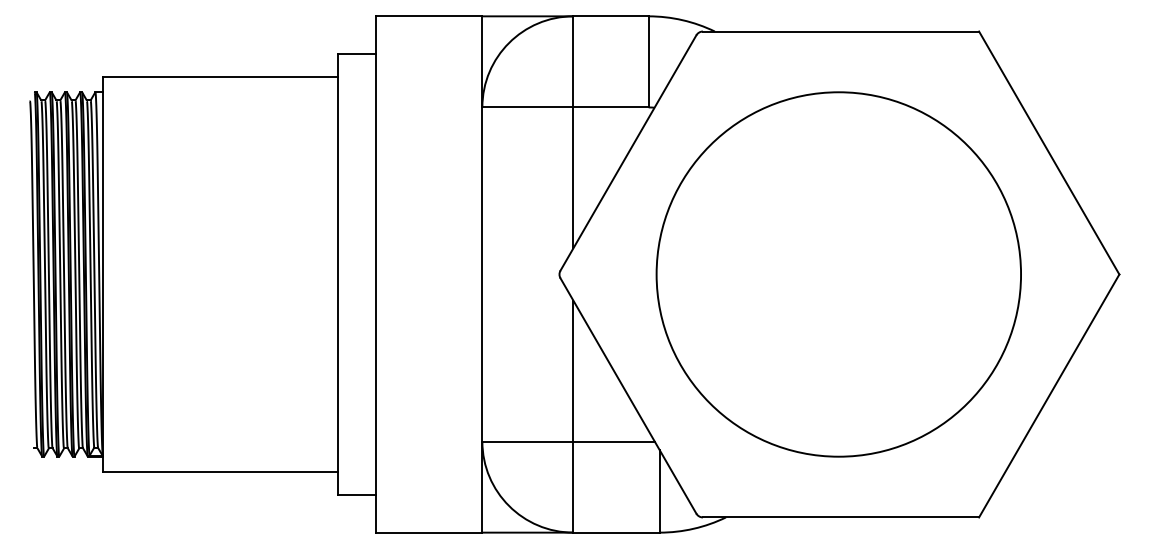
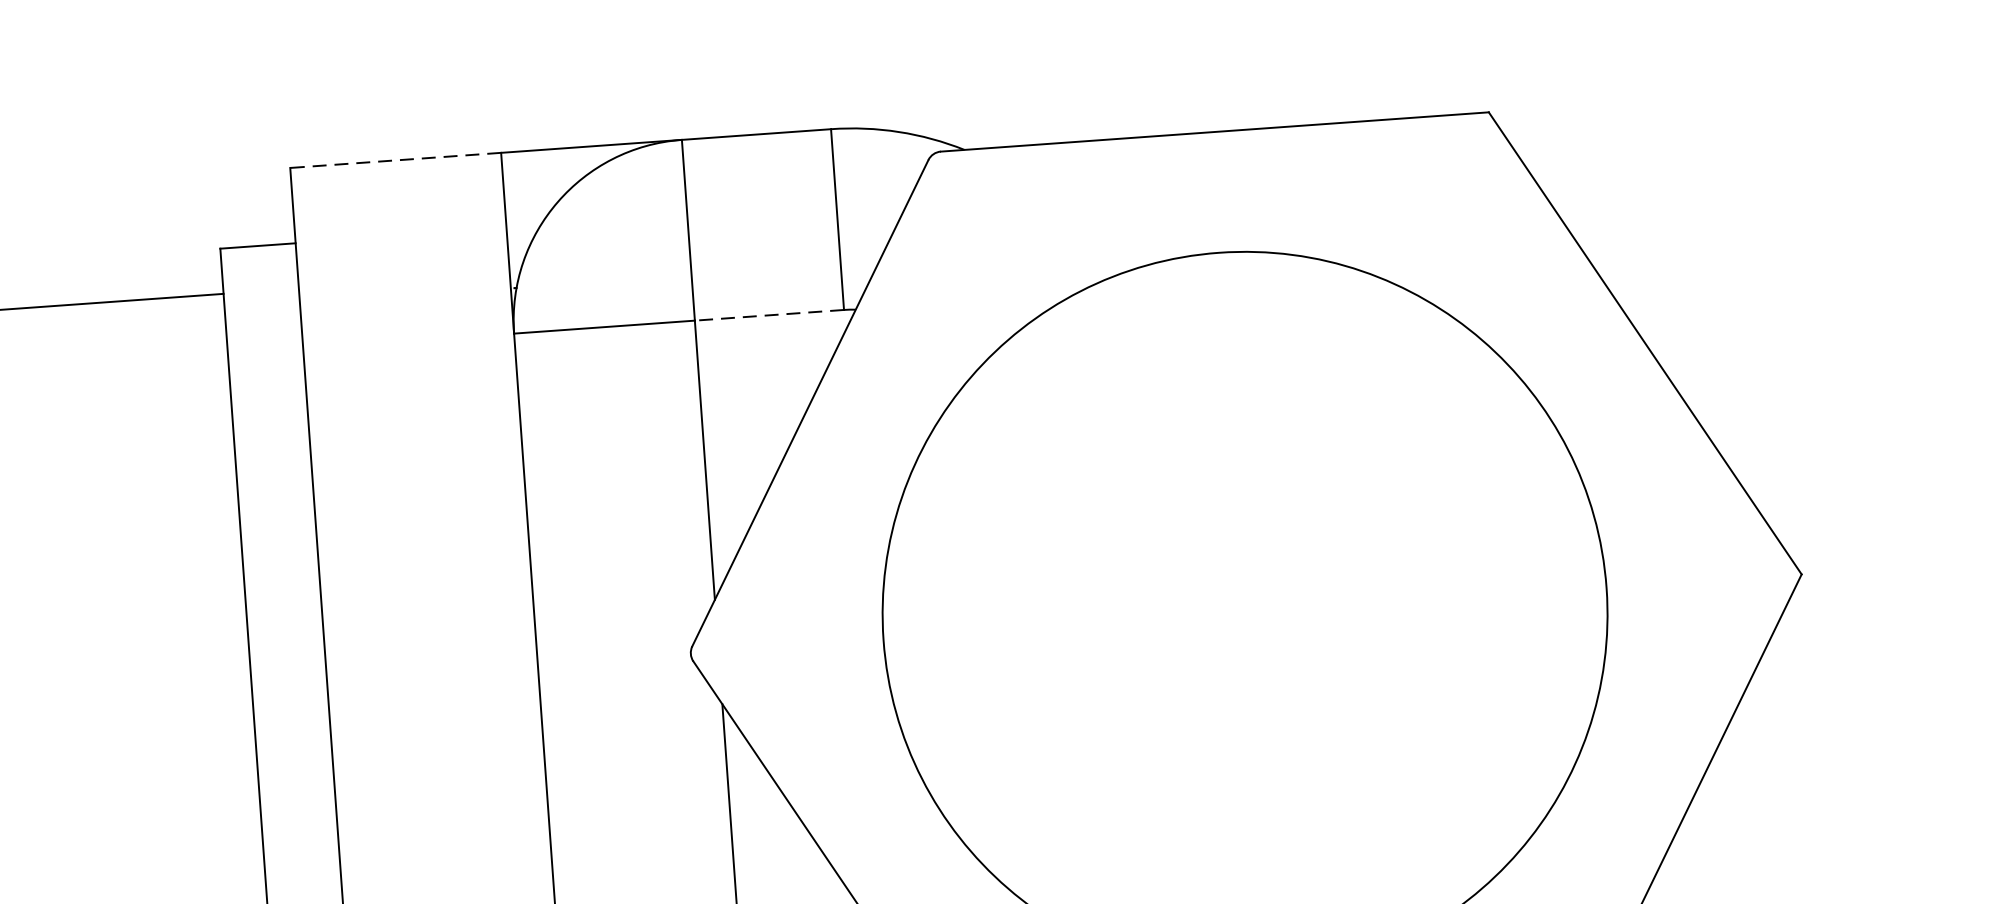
line: (428, 16) -> (394, 160), solid -> dashed
line: (611, 107) -> (770, 315), solid -> dashed

